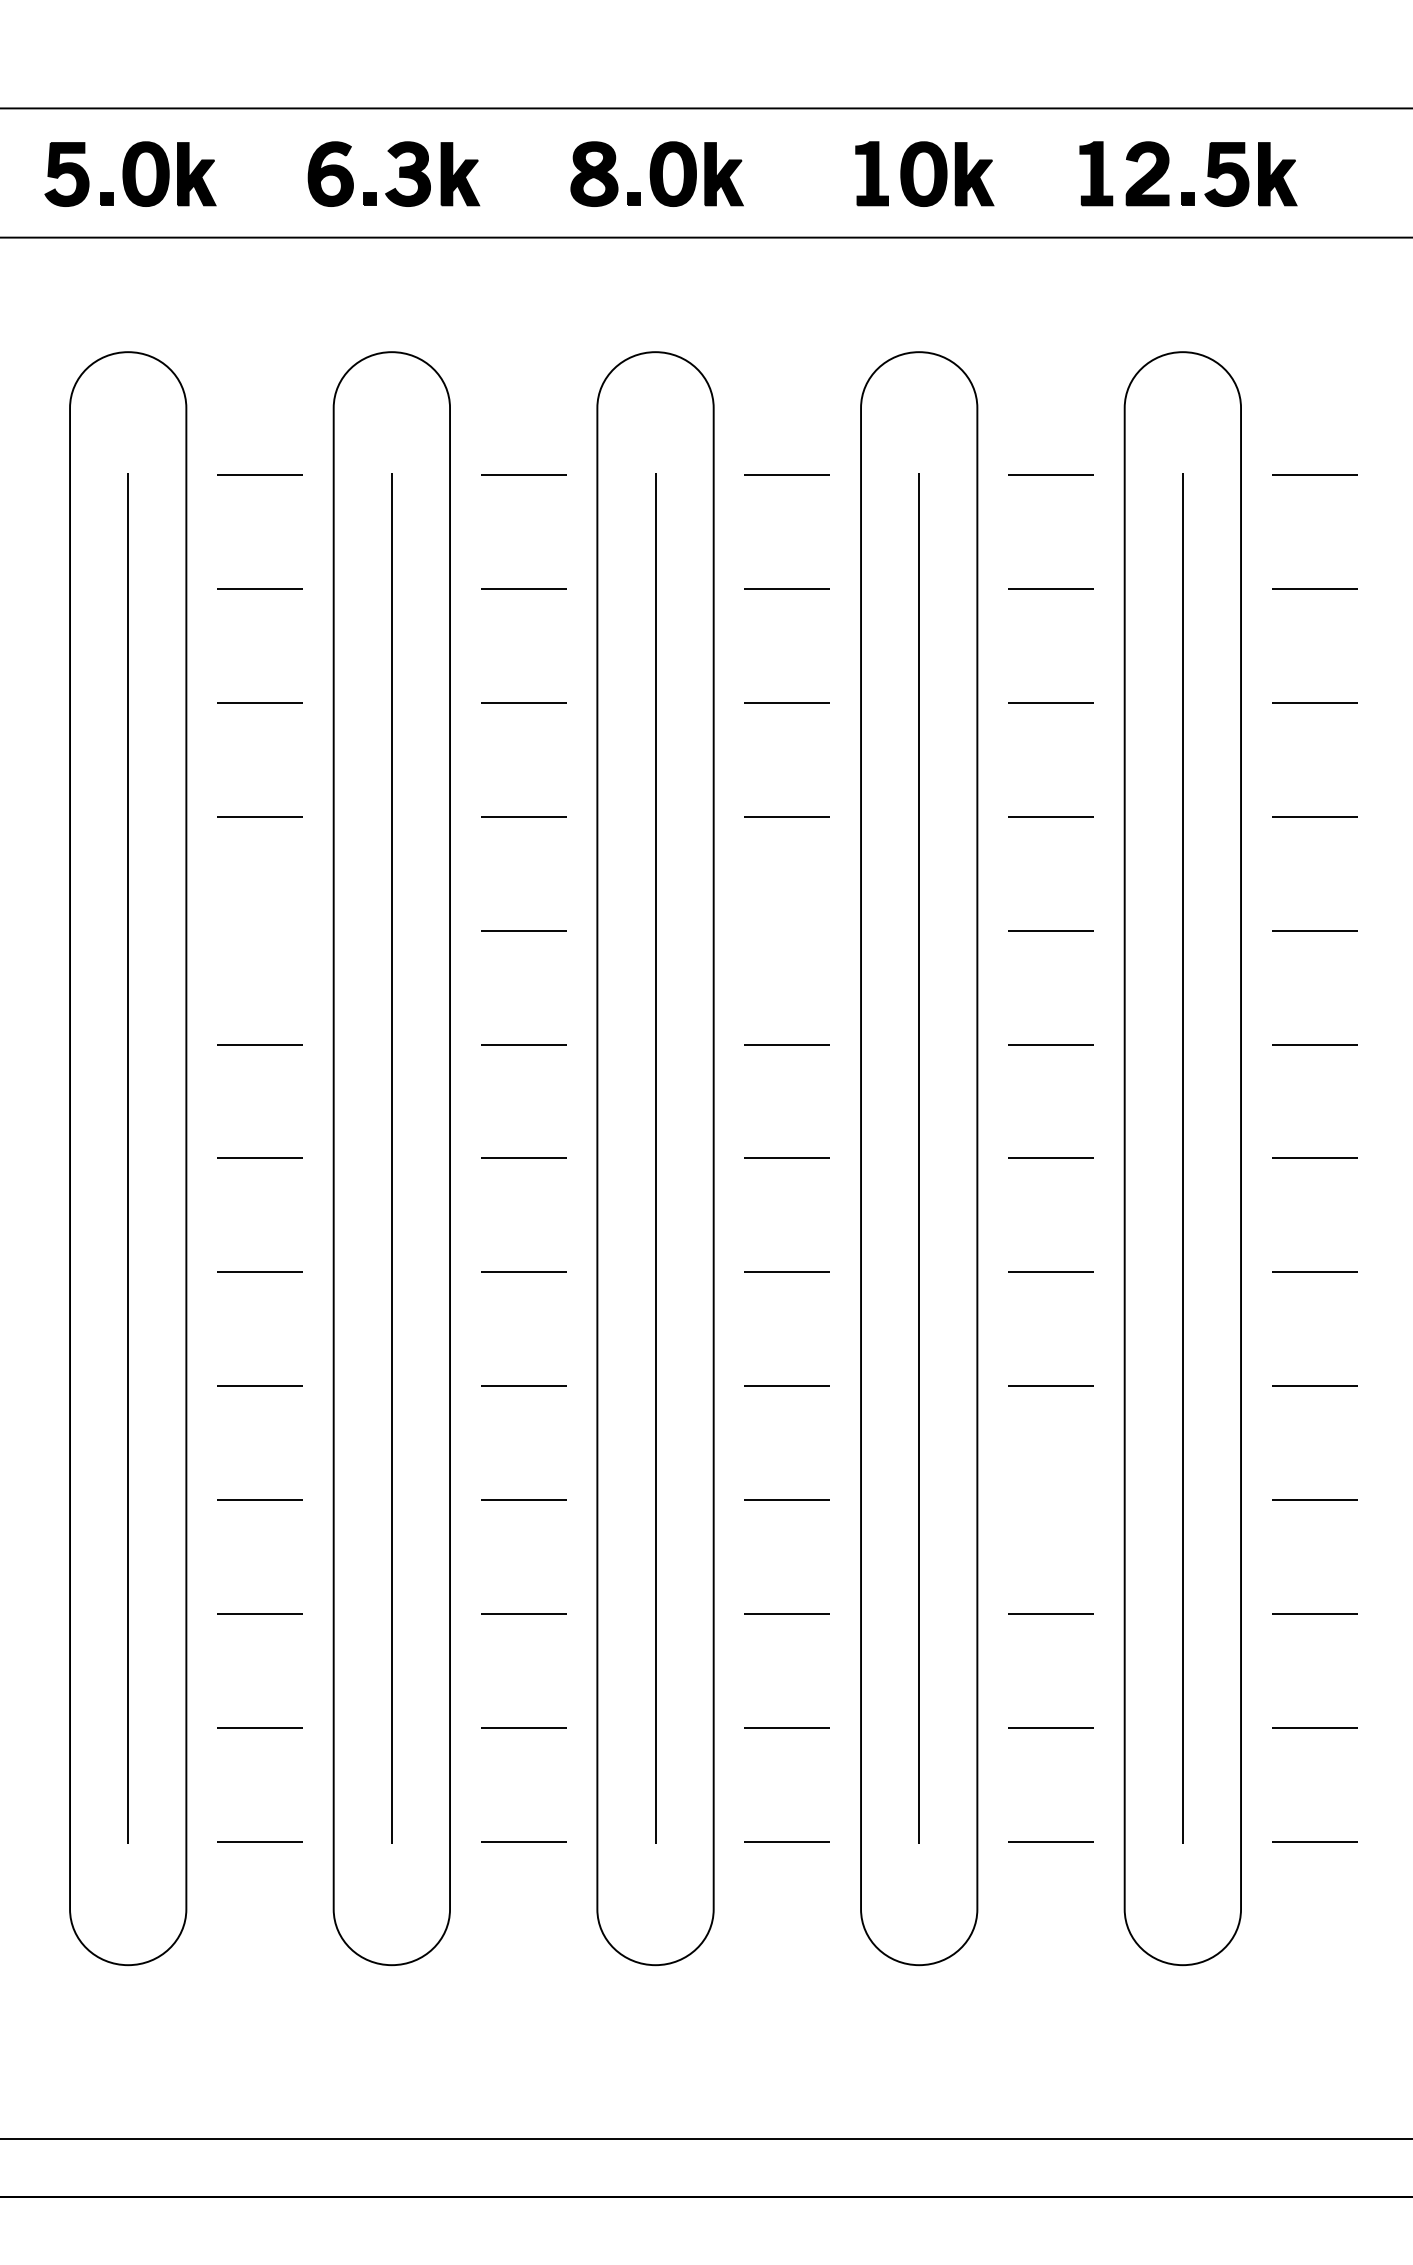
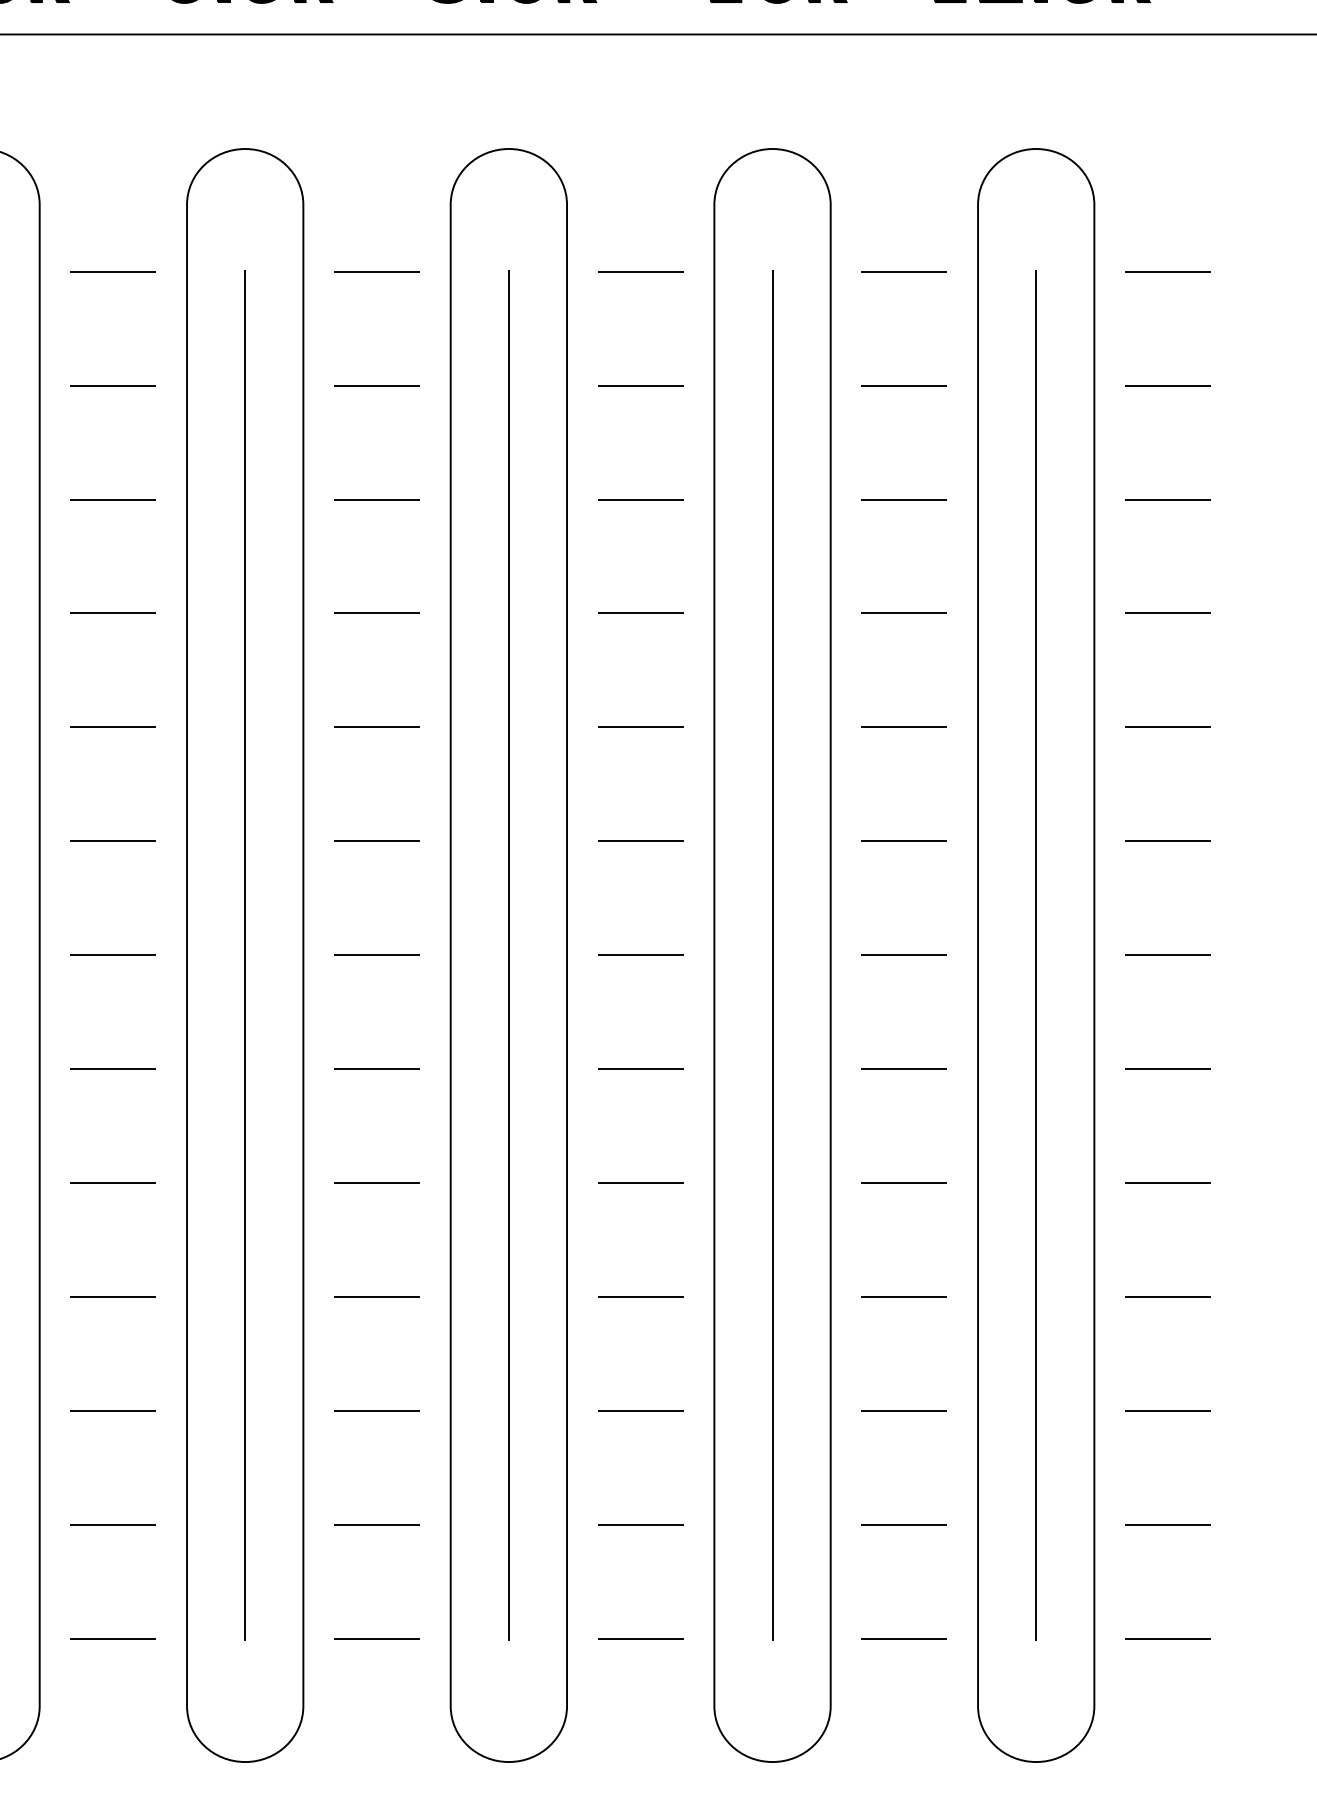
line: (259, 930) -> (112, 727), added
line: (786, 930) -> (639, 727), added
line: (1050, 1499) -> (903, 1296), added

